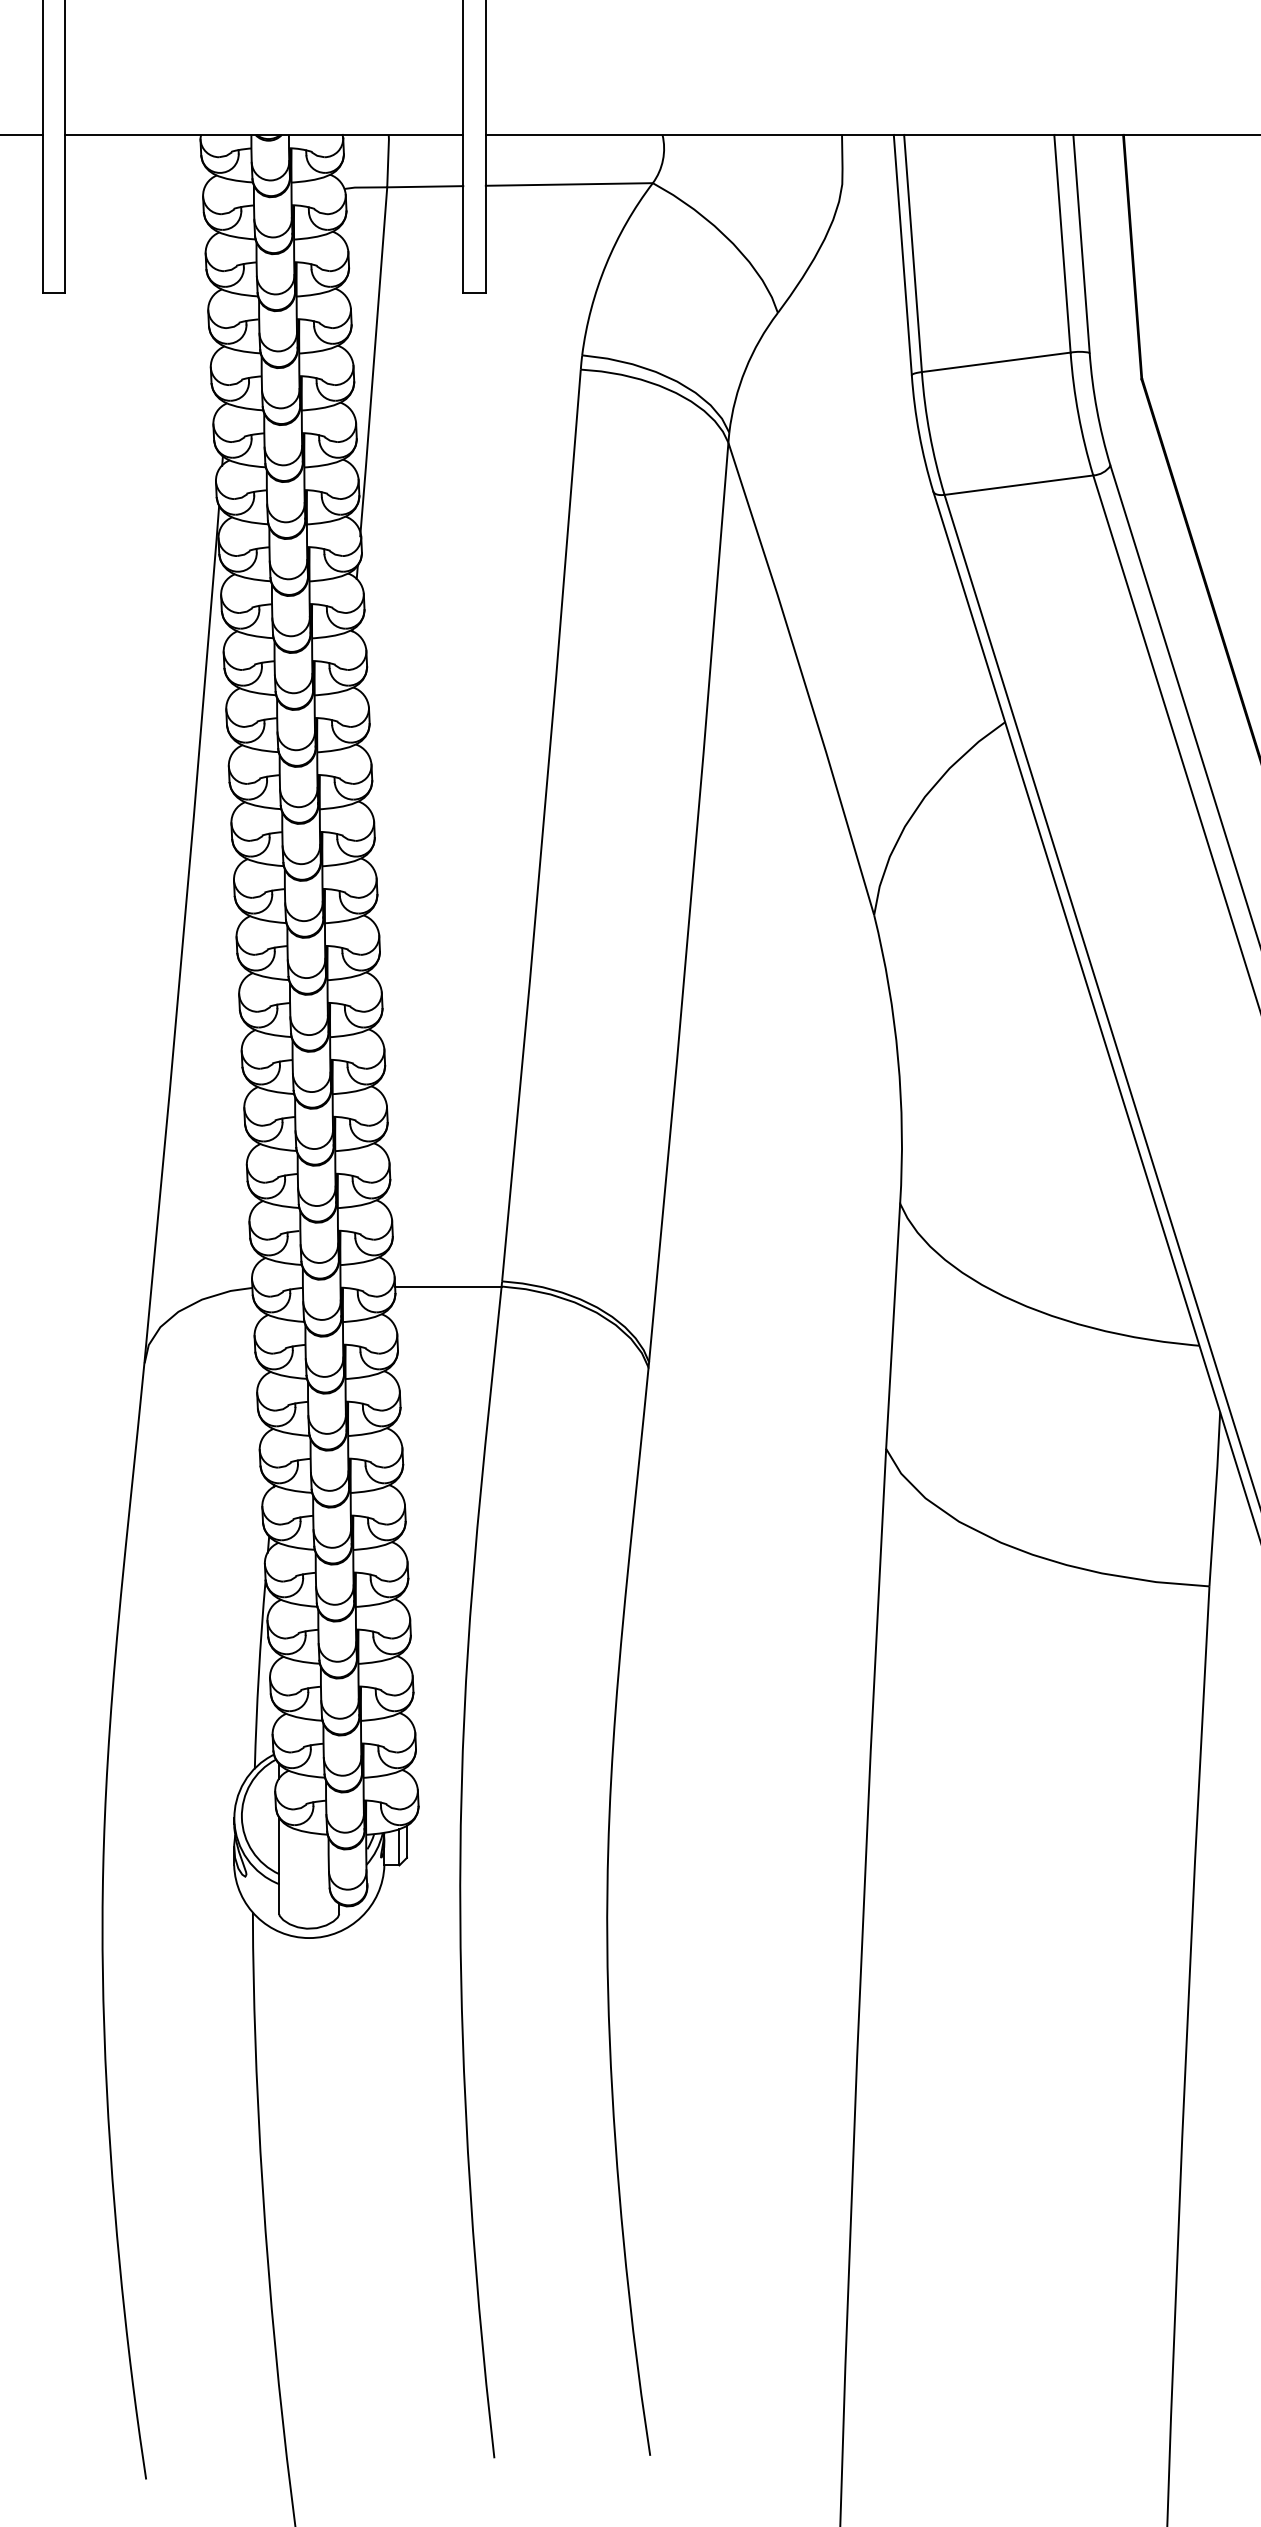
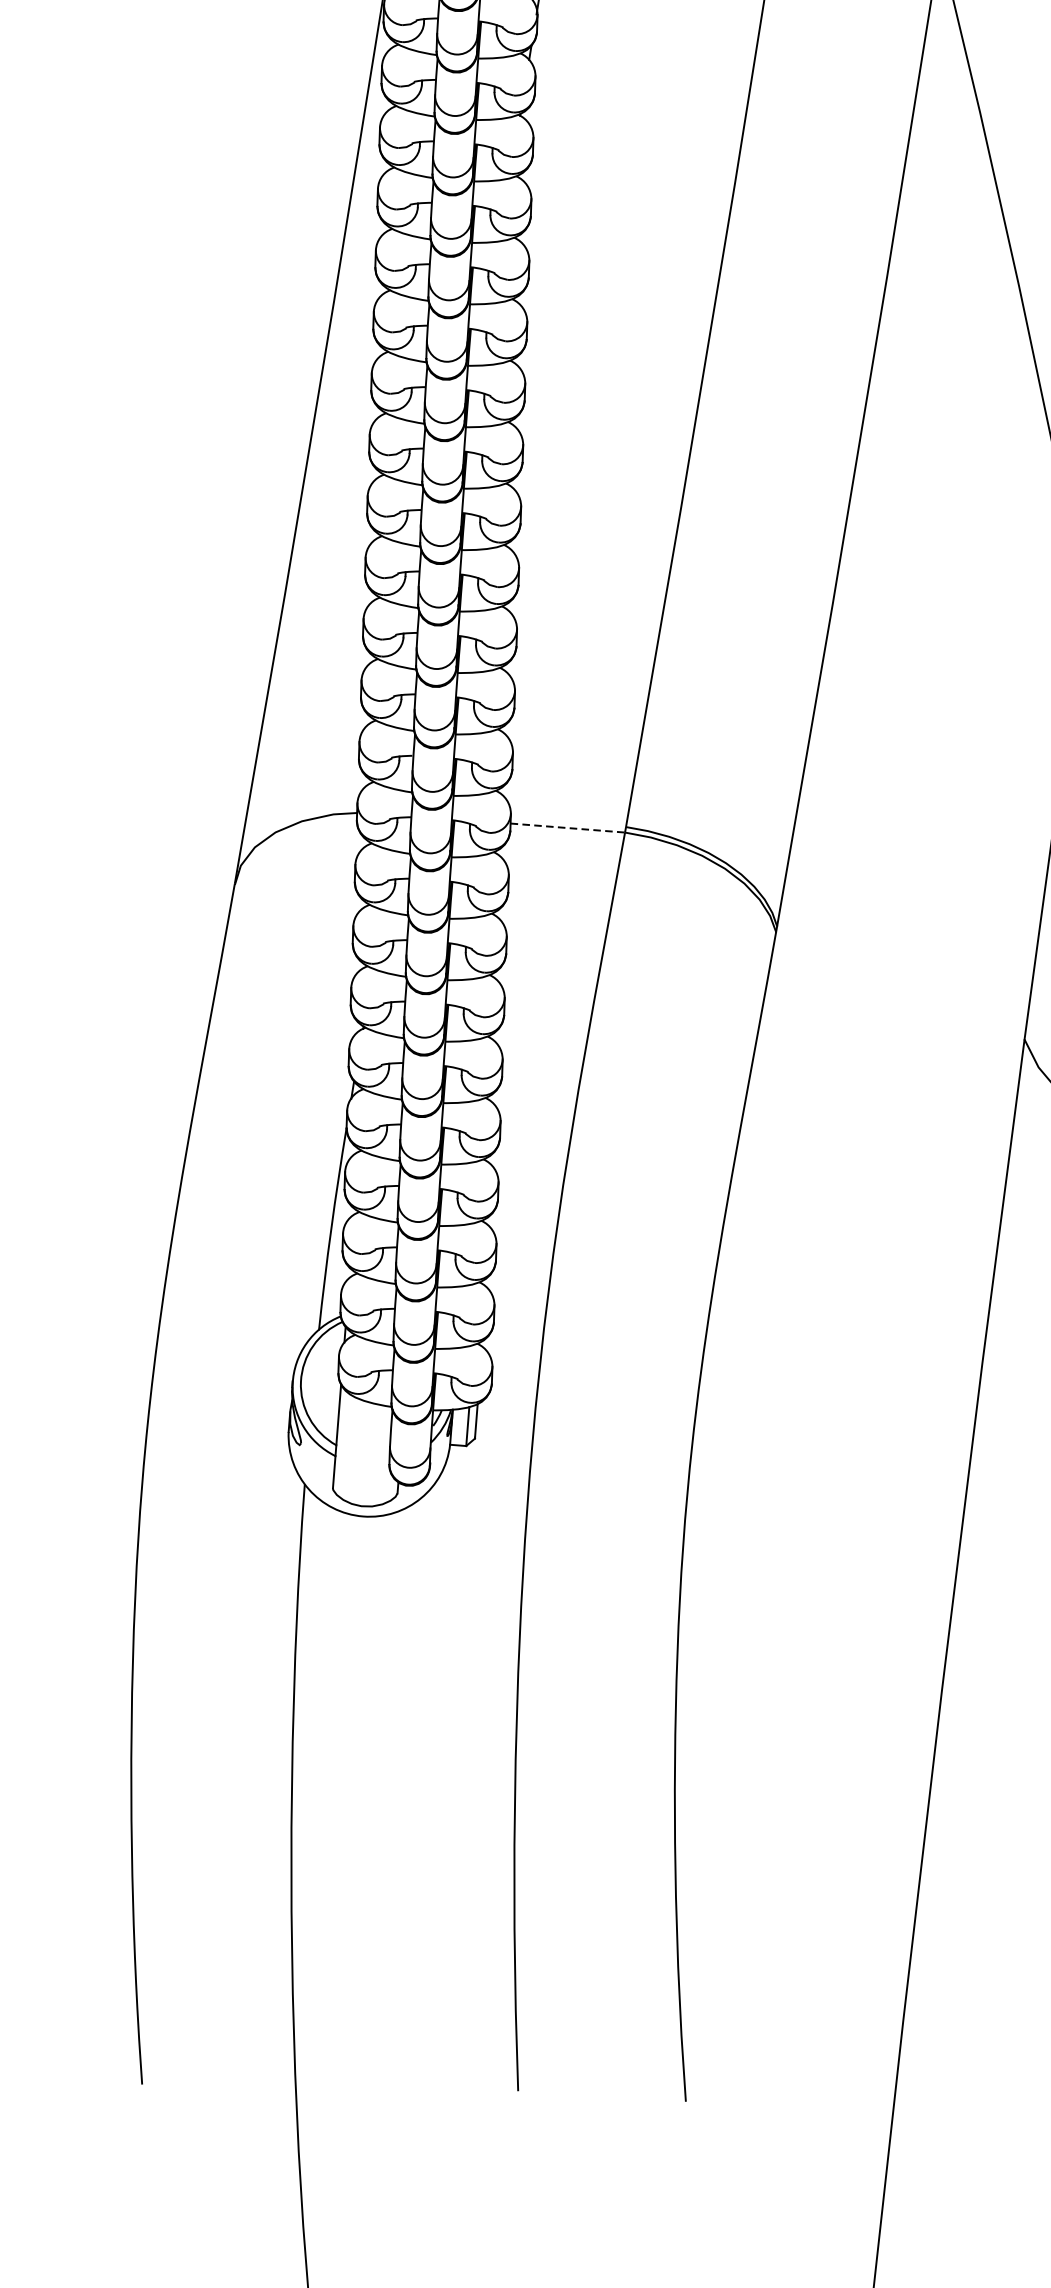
line: (448, 1286) -> (567, 828), solid -> dashed

